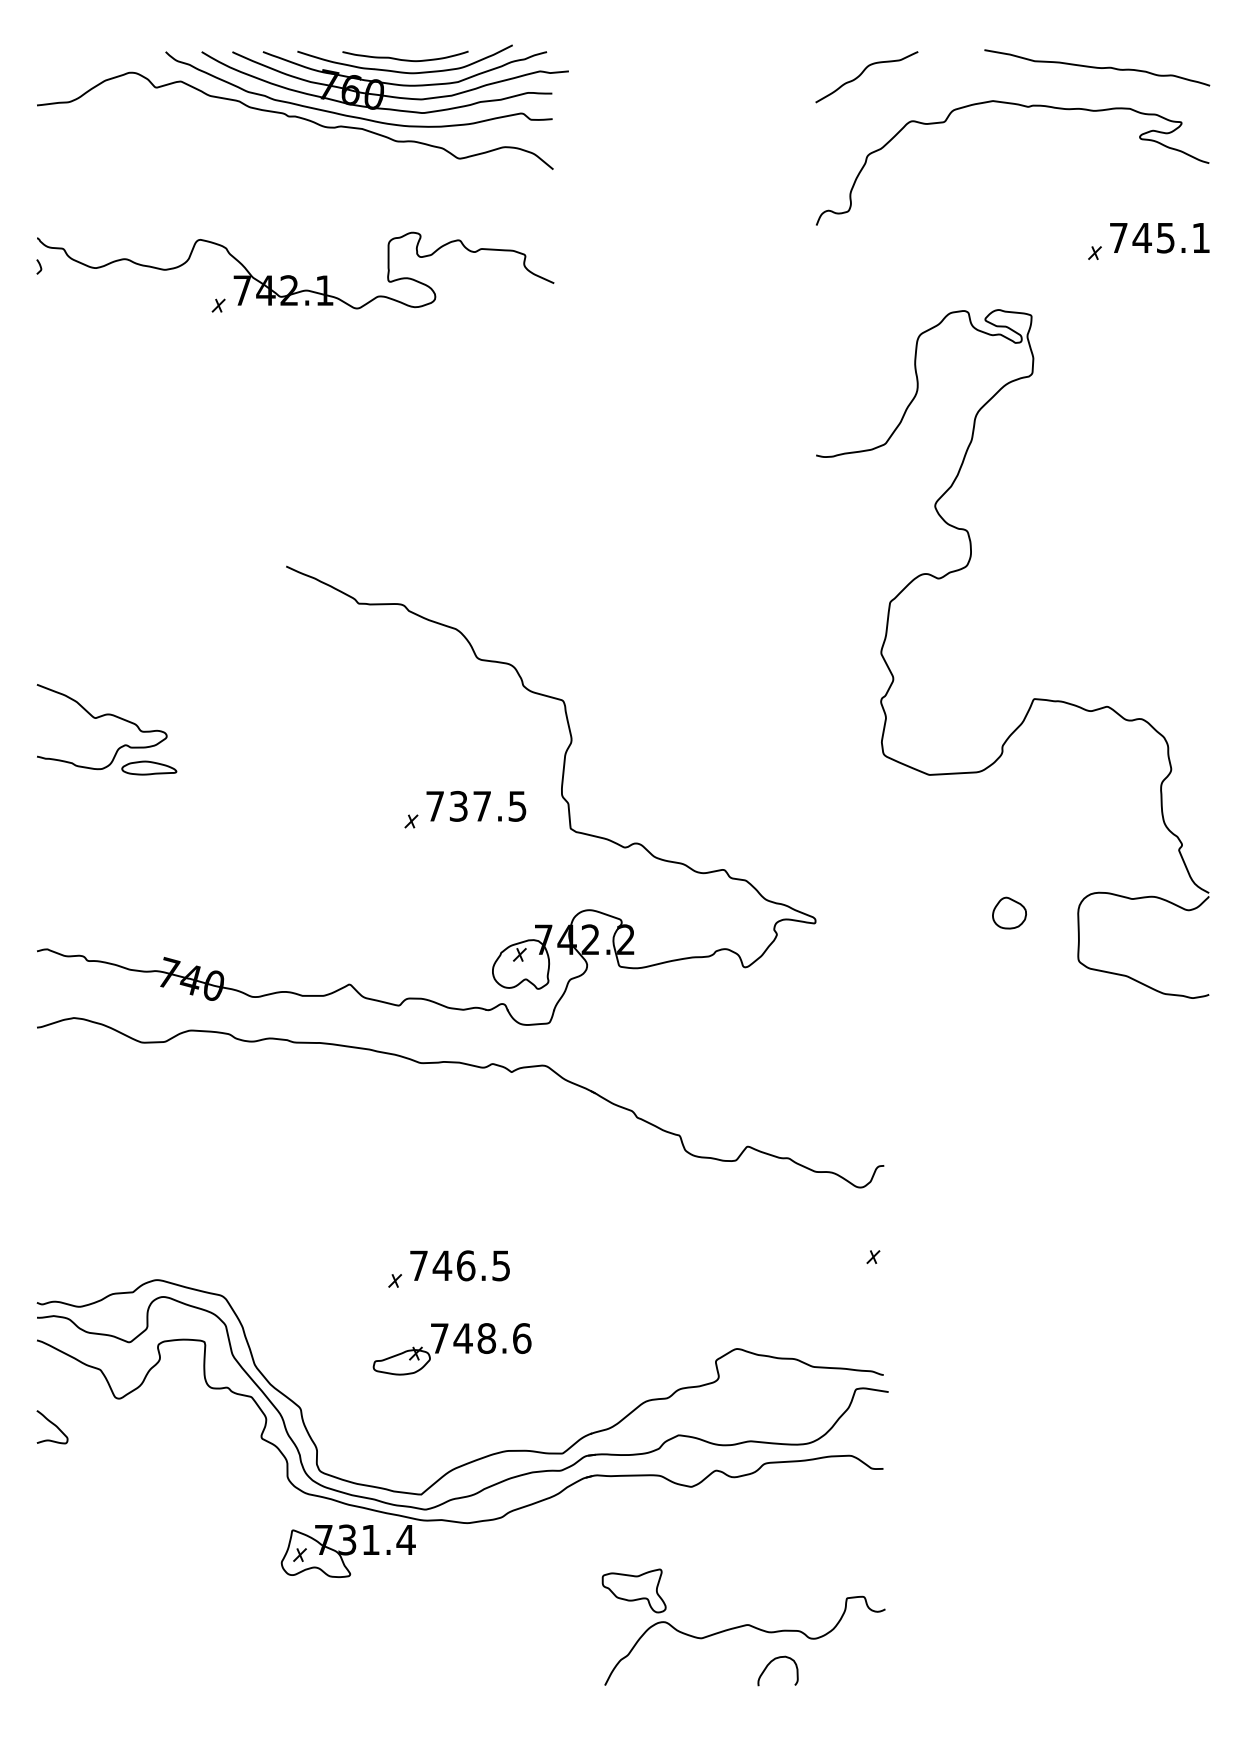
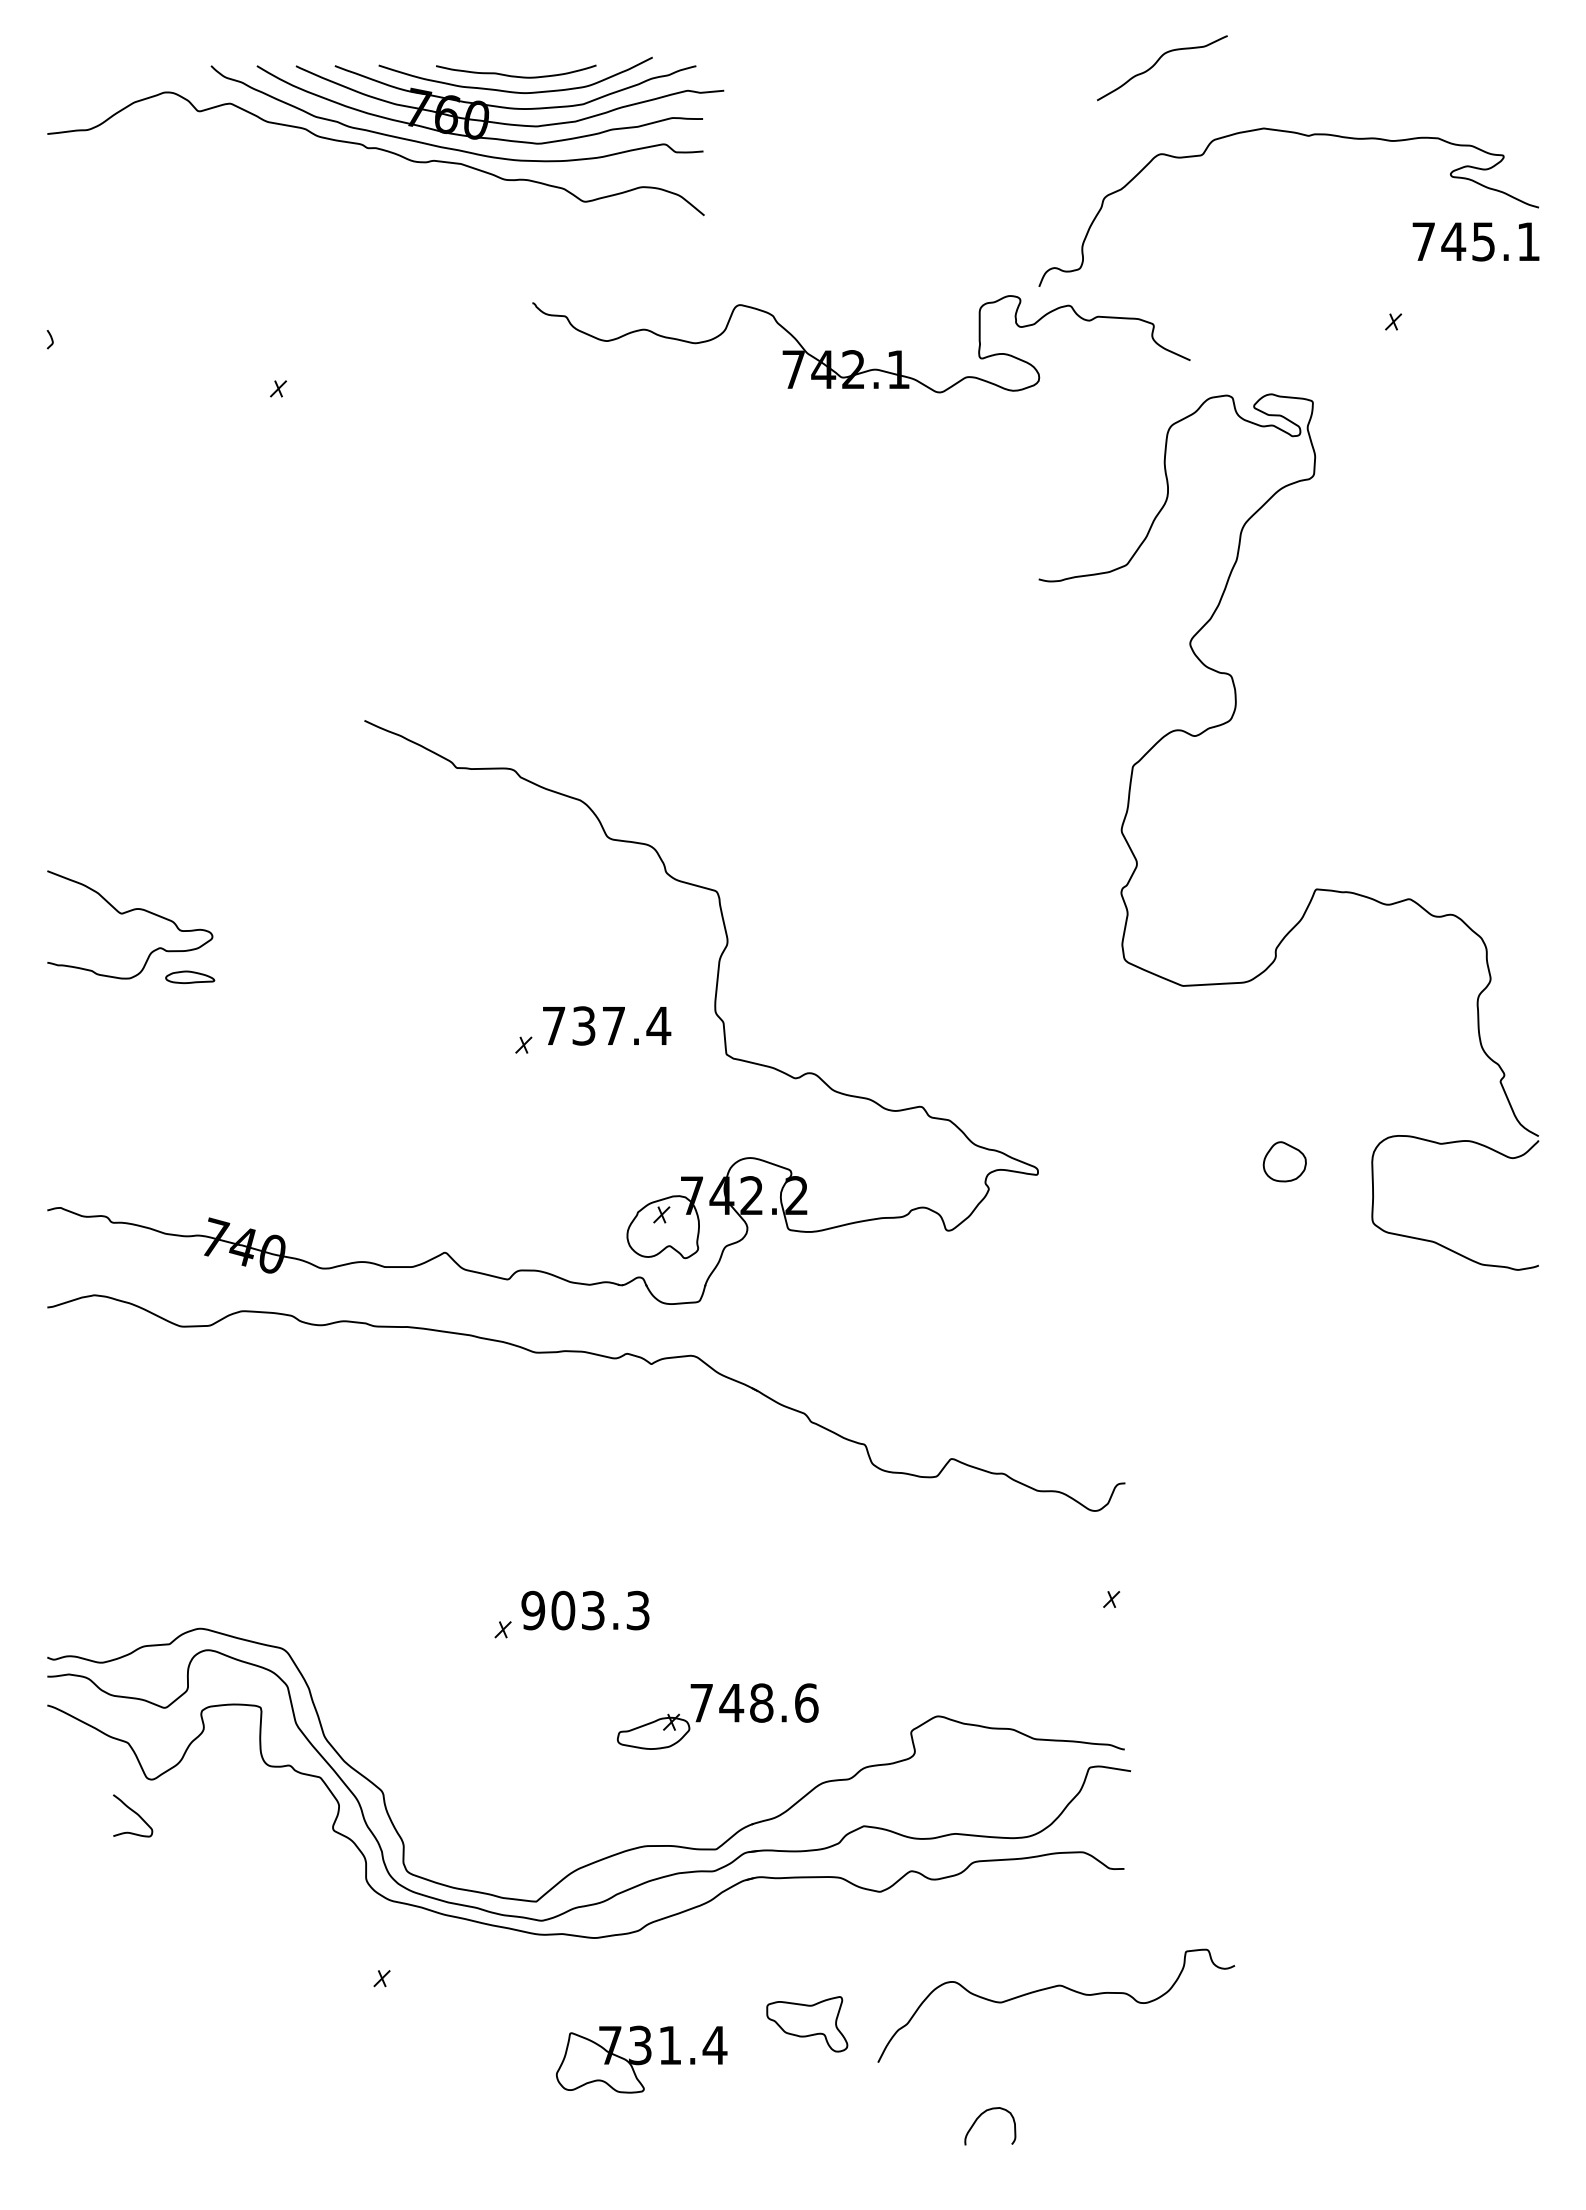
curve: (1097, 67) -> (1396, 85), removed
curve: (861, 75) -> (1155, 65), moved
text: (1159, 237) -> (1475, 241), moved
part: (293, 276) -> (858, 351), moved
part: (148, 768) -> (189, 977), size x0.7
text: (517, 806) -> (658, 1026), 737.5 -> 737.4
text: (459, 1265) -> (585, 1610), 746.5 -> 903.3
part: (452, 1349) -> (717, 1716), moved
curve: (53, 1425) -> (134, 1813), moved
part: (348, 1551) -> (641, 2059), moved
curve: (742, 1627) -> (1052, 1988), moved

